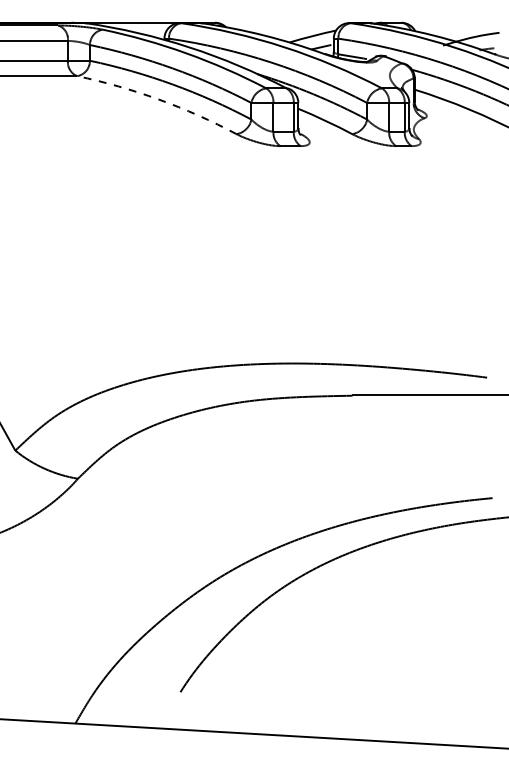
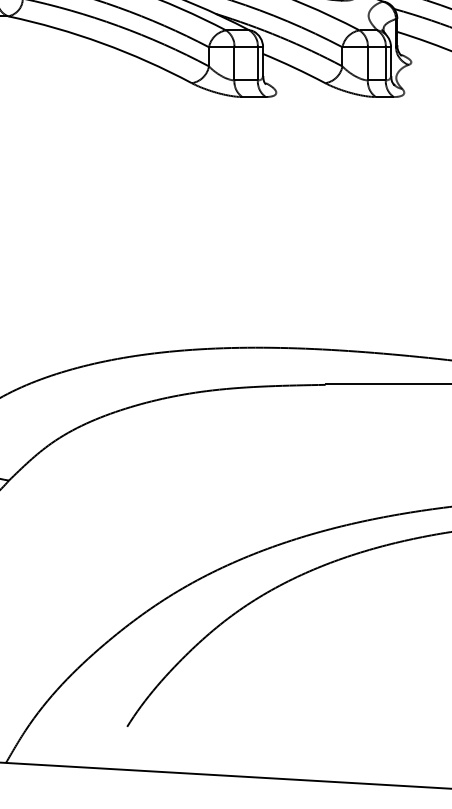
arc: (159, 99) -> (102, 43), dashed -> solid

